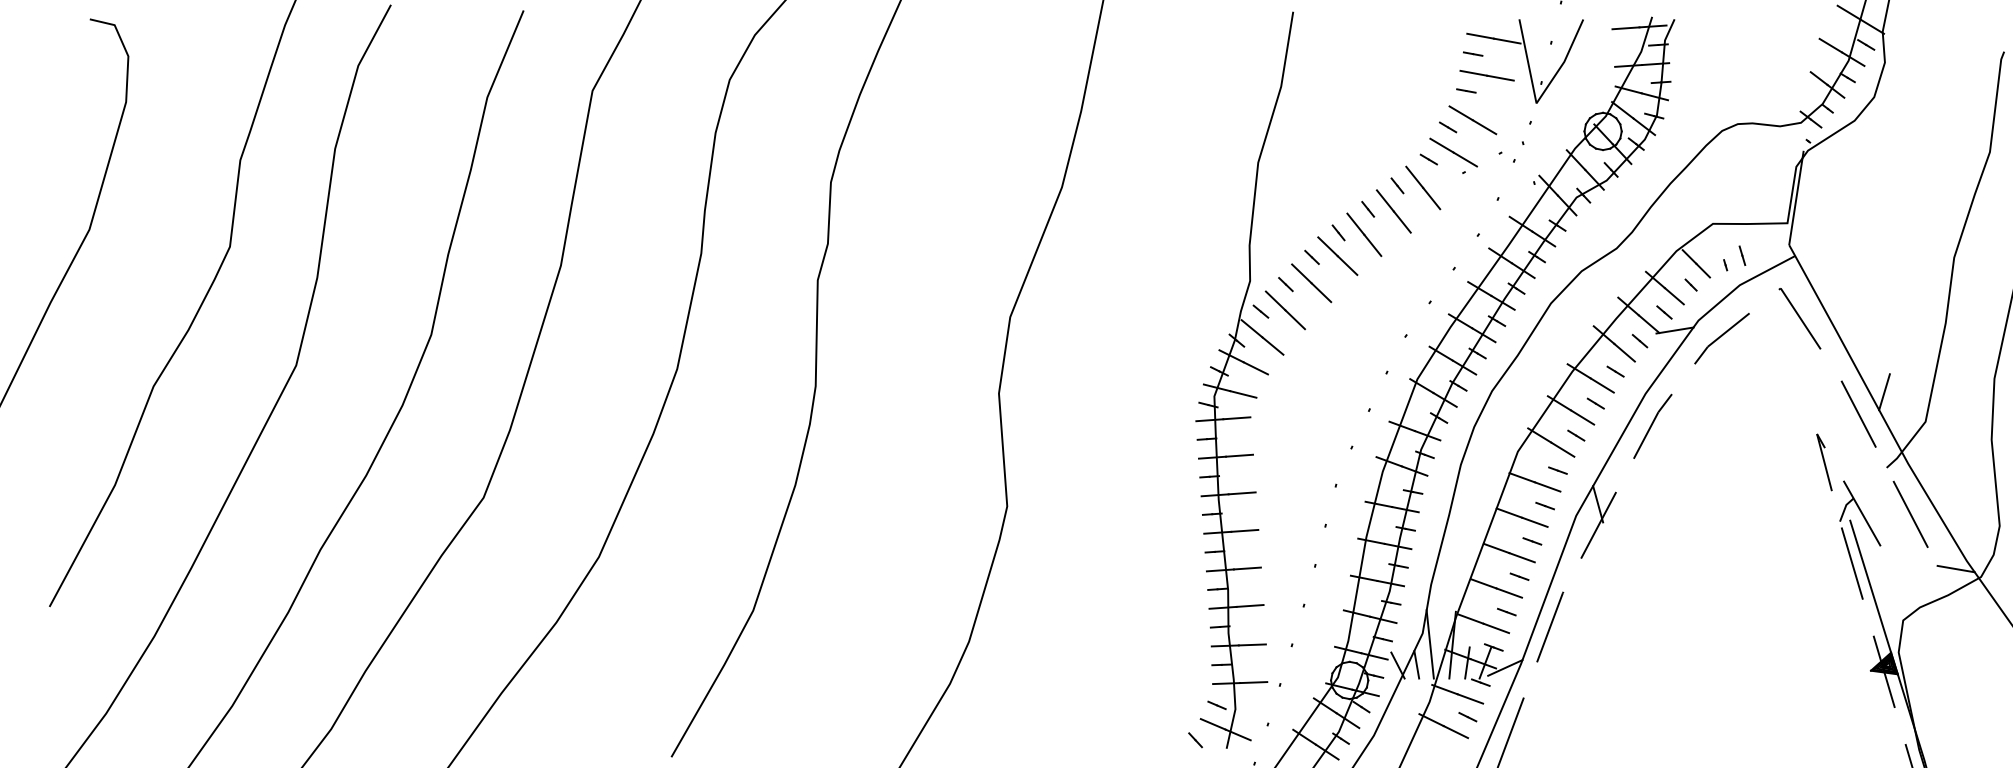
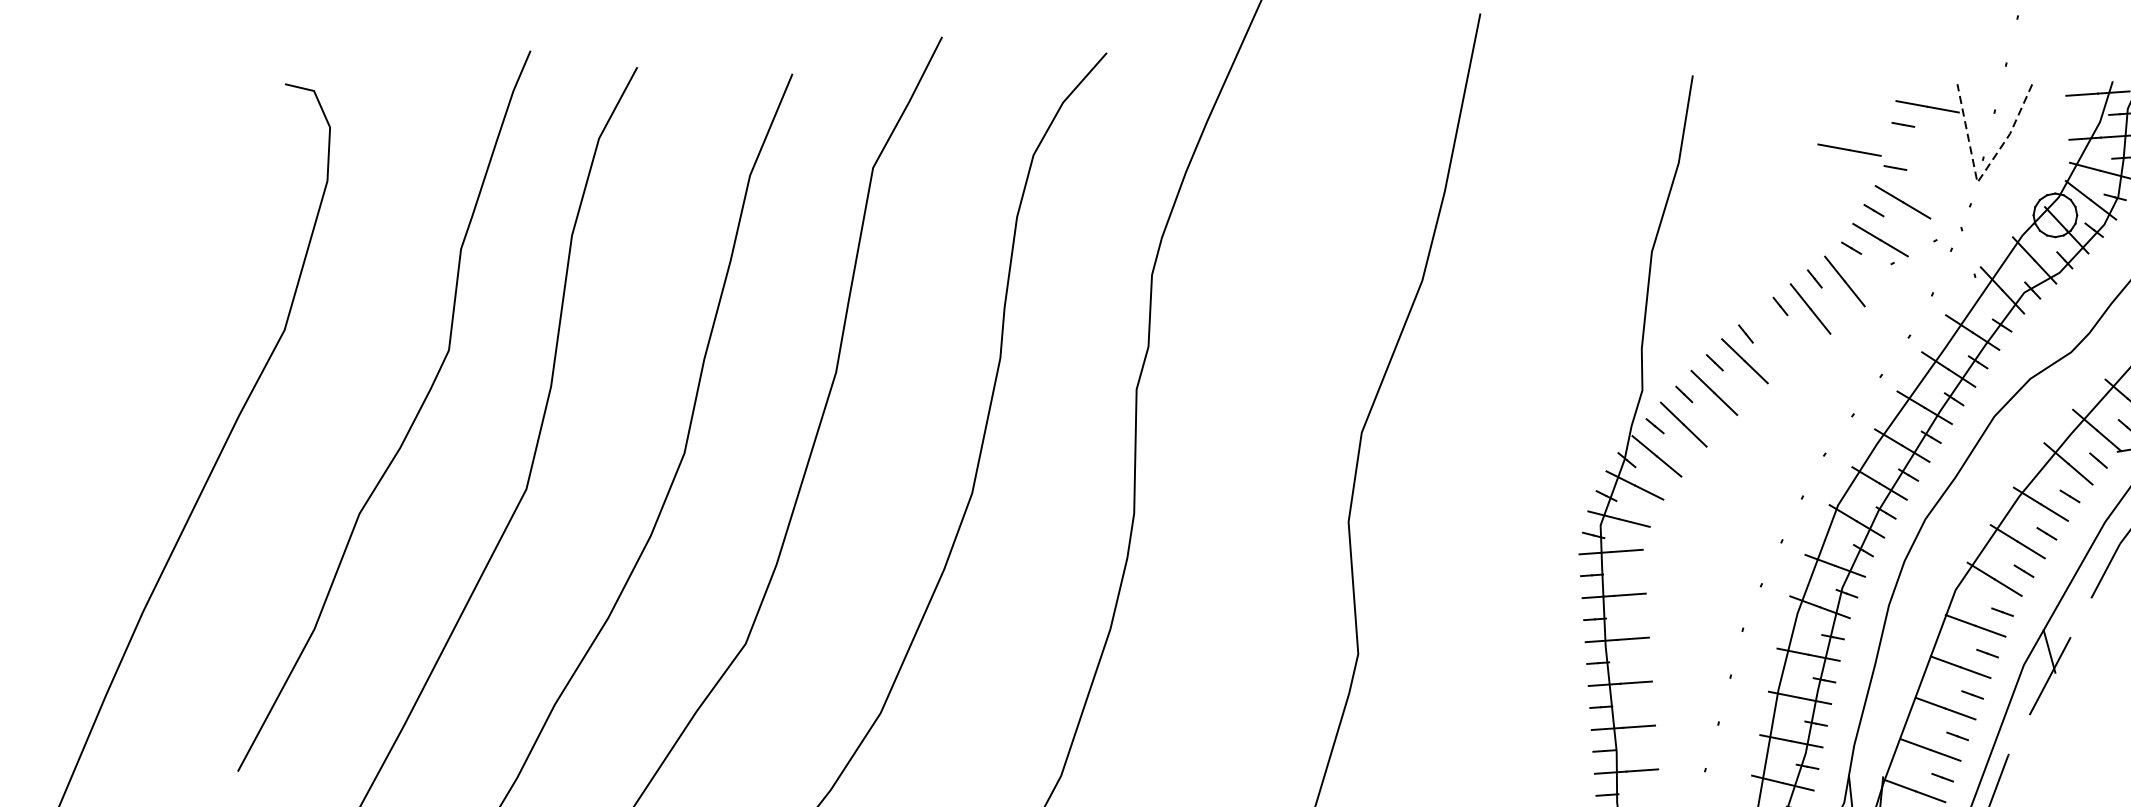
line: (1486, 75) -> (1848, 149), moved
line: (1539, 98) -> (1980, 176), solid -> dashed
line: (1364, 234) -> (1776, 335), removed

